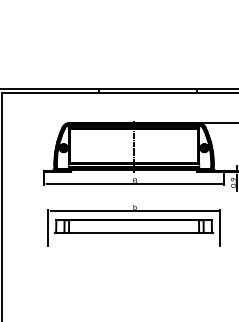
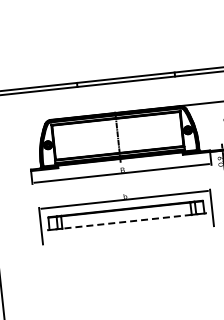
line: (133, 232) -> (126, 221), solid -> dashed

